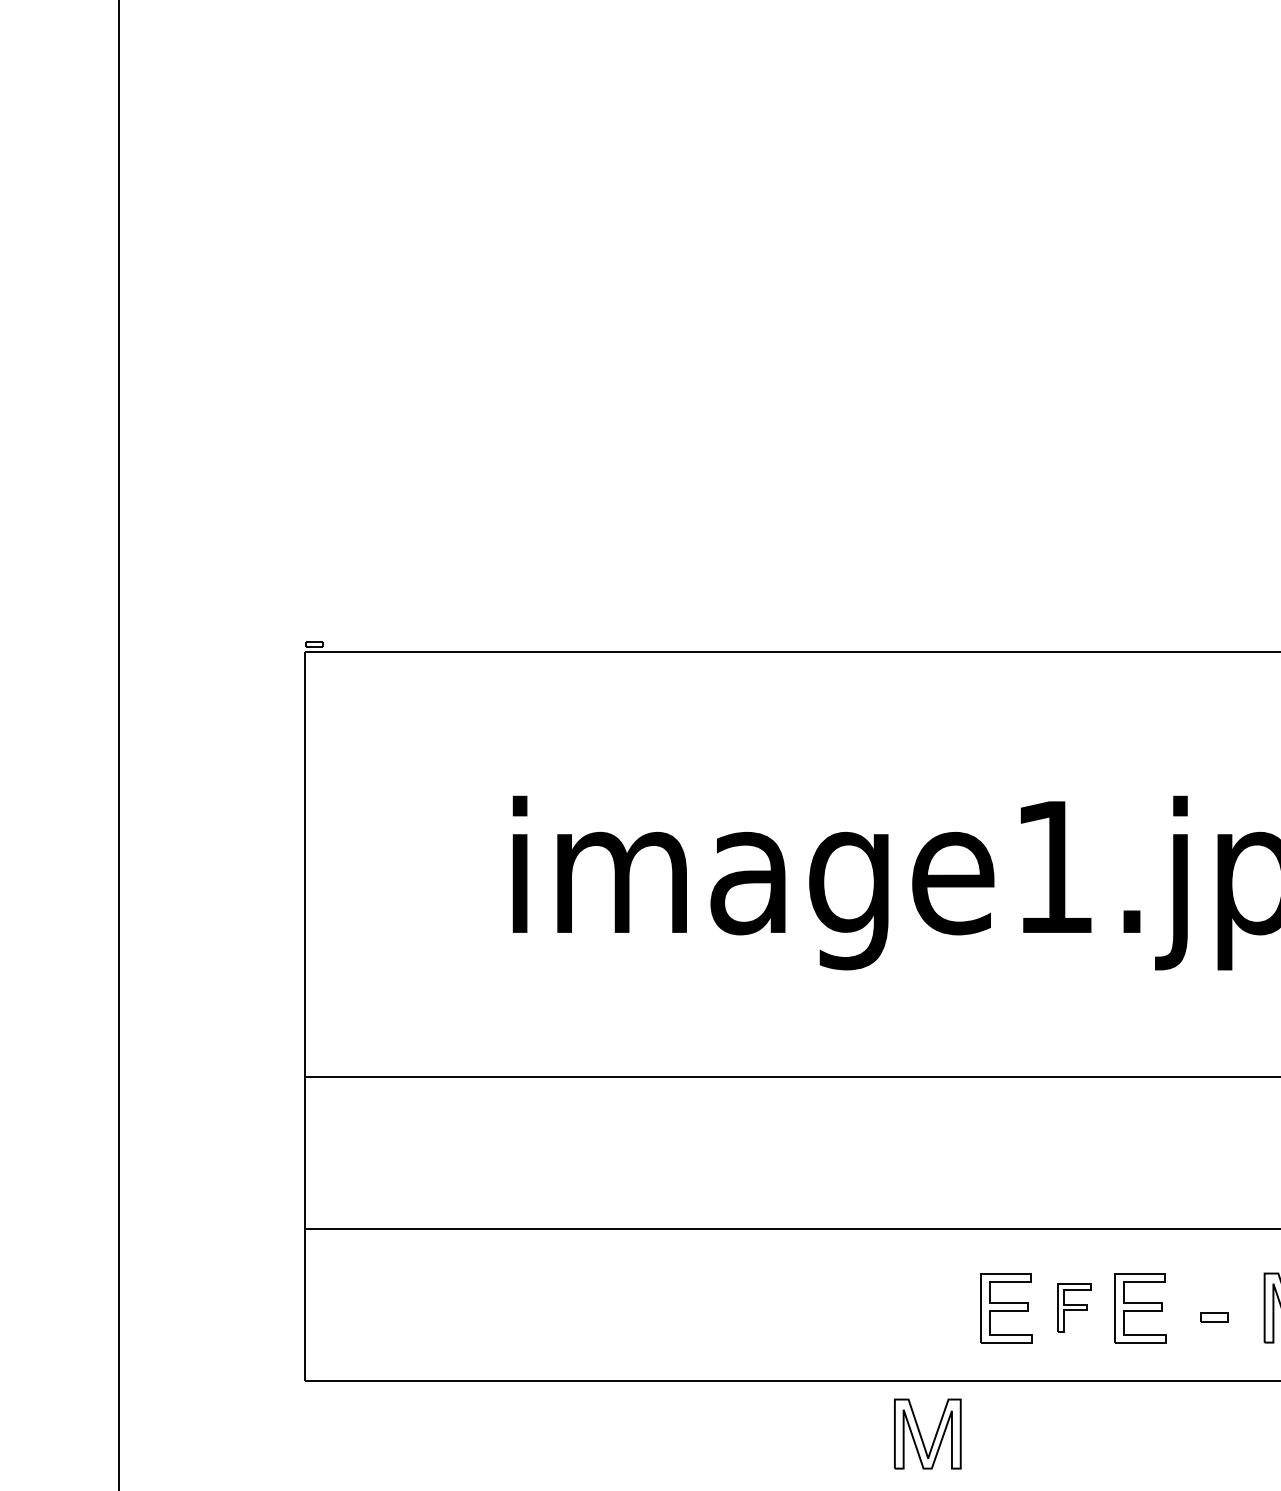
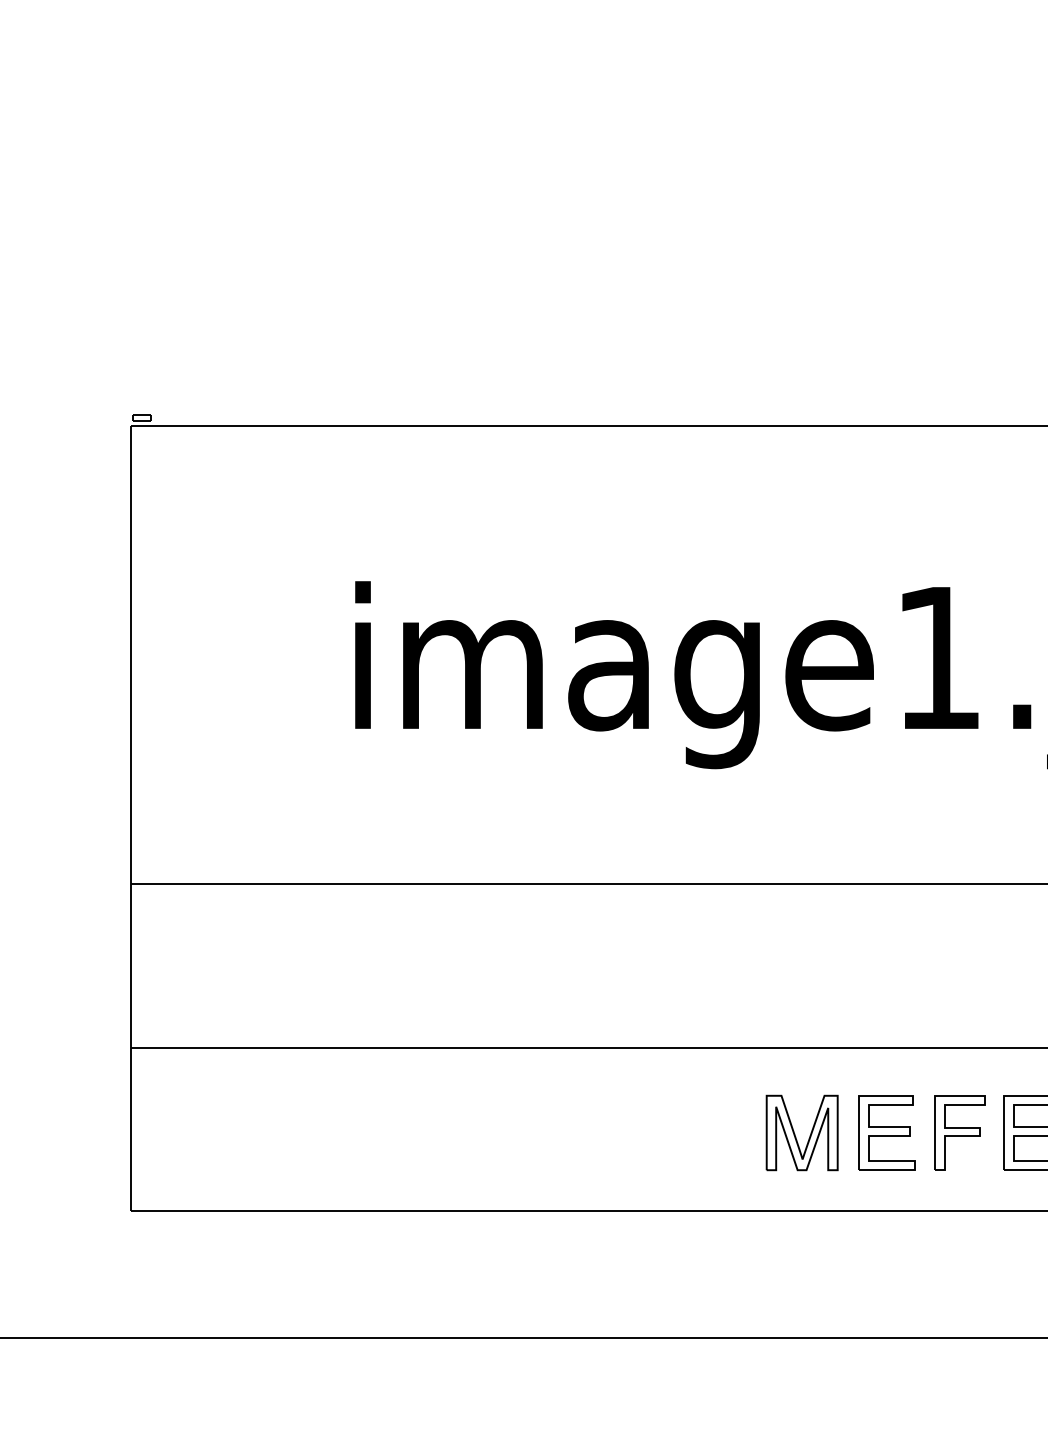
part: (1074, 1308) -> (960, 1133), size x1.43
part: (921, 1434) -> (795, 1133), moved

